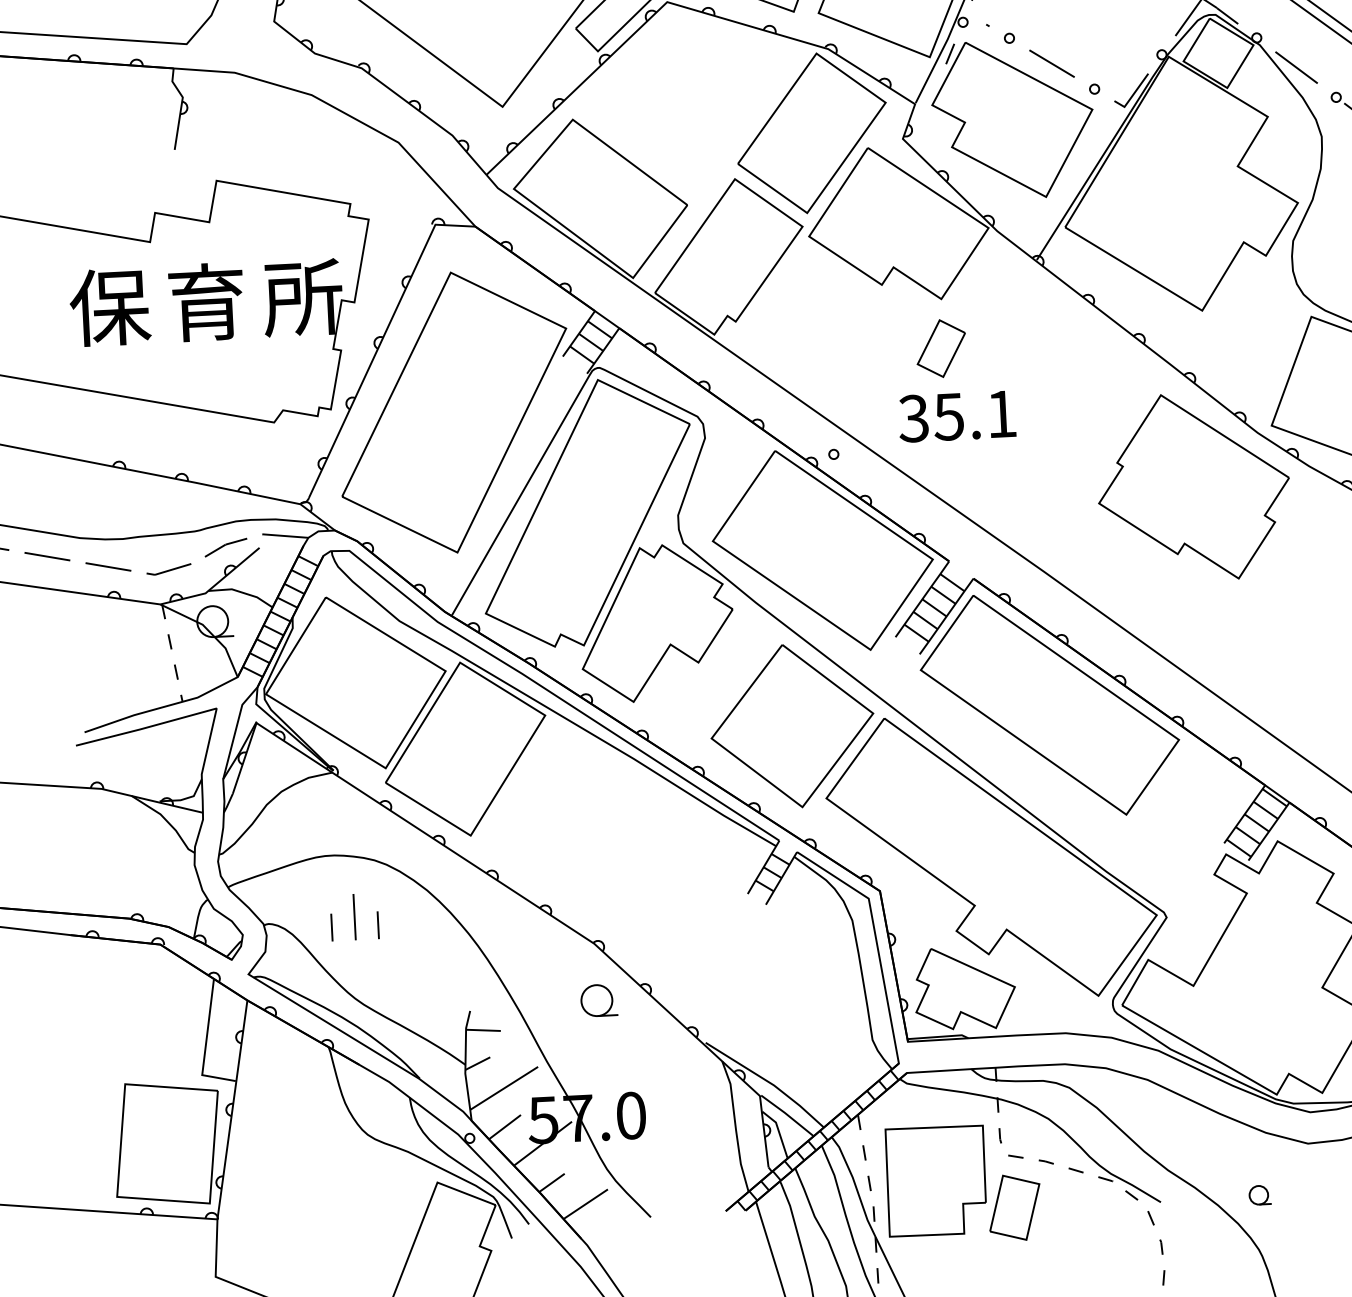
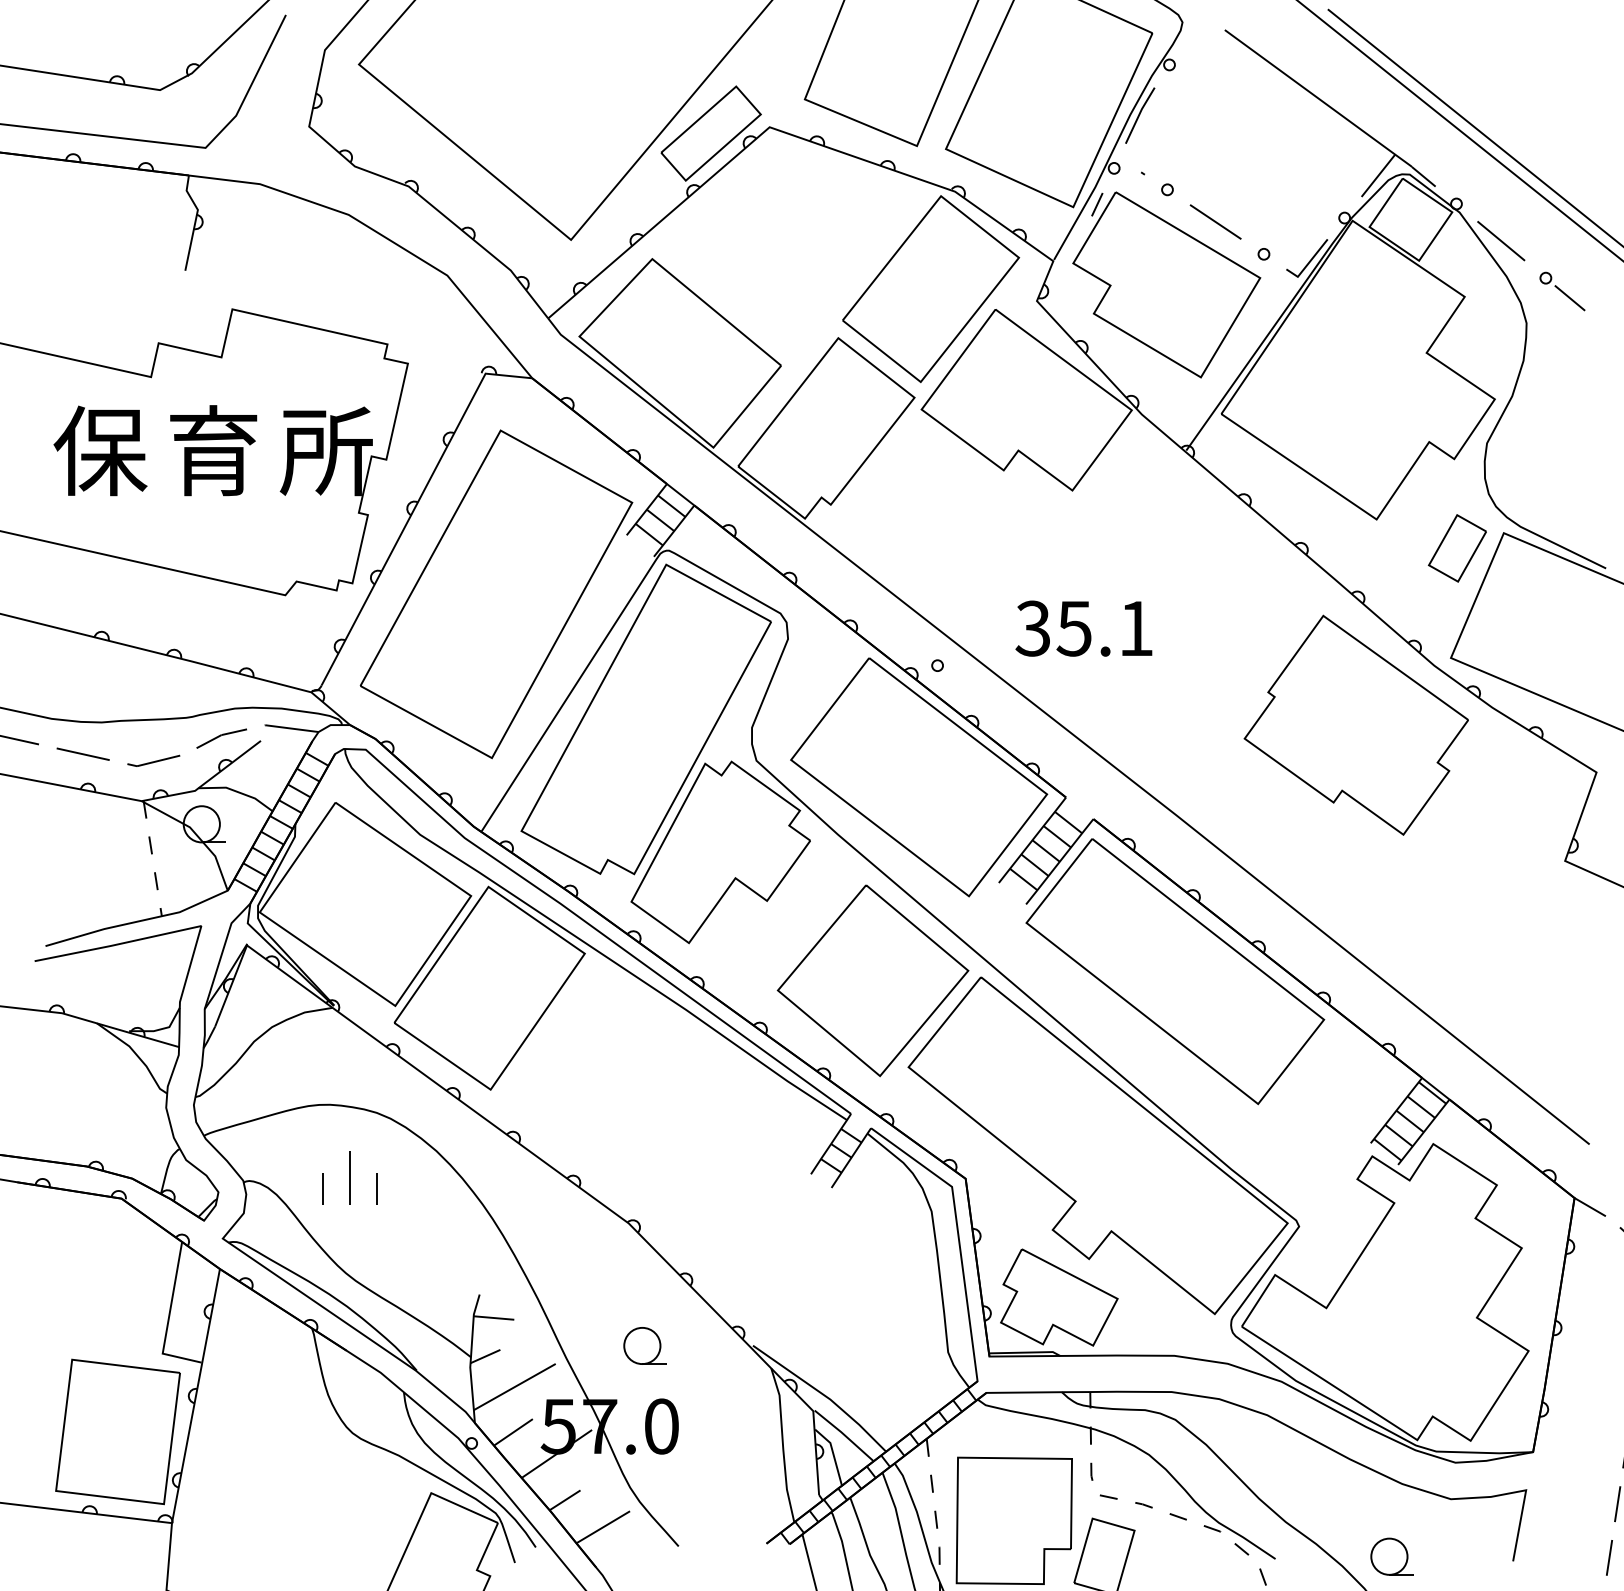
part: (940, 348) -> (1456, 548), moved
part: (598, 1000) -> (644, 1345), moved
part: (1259, 1195) -> (1391, 1556), size x1.67

